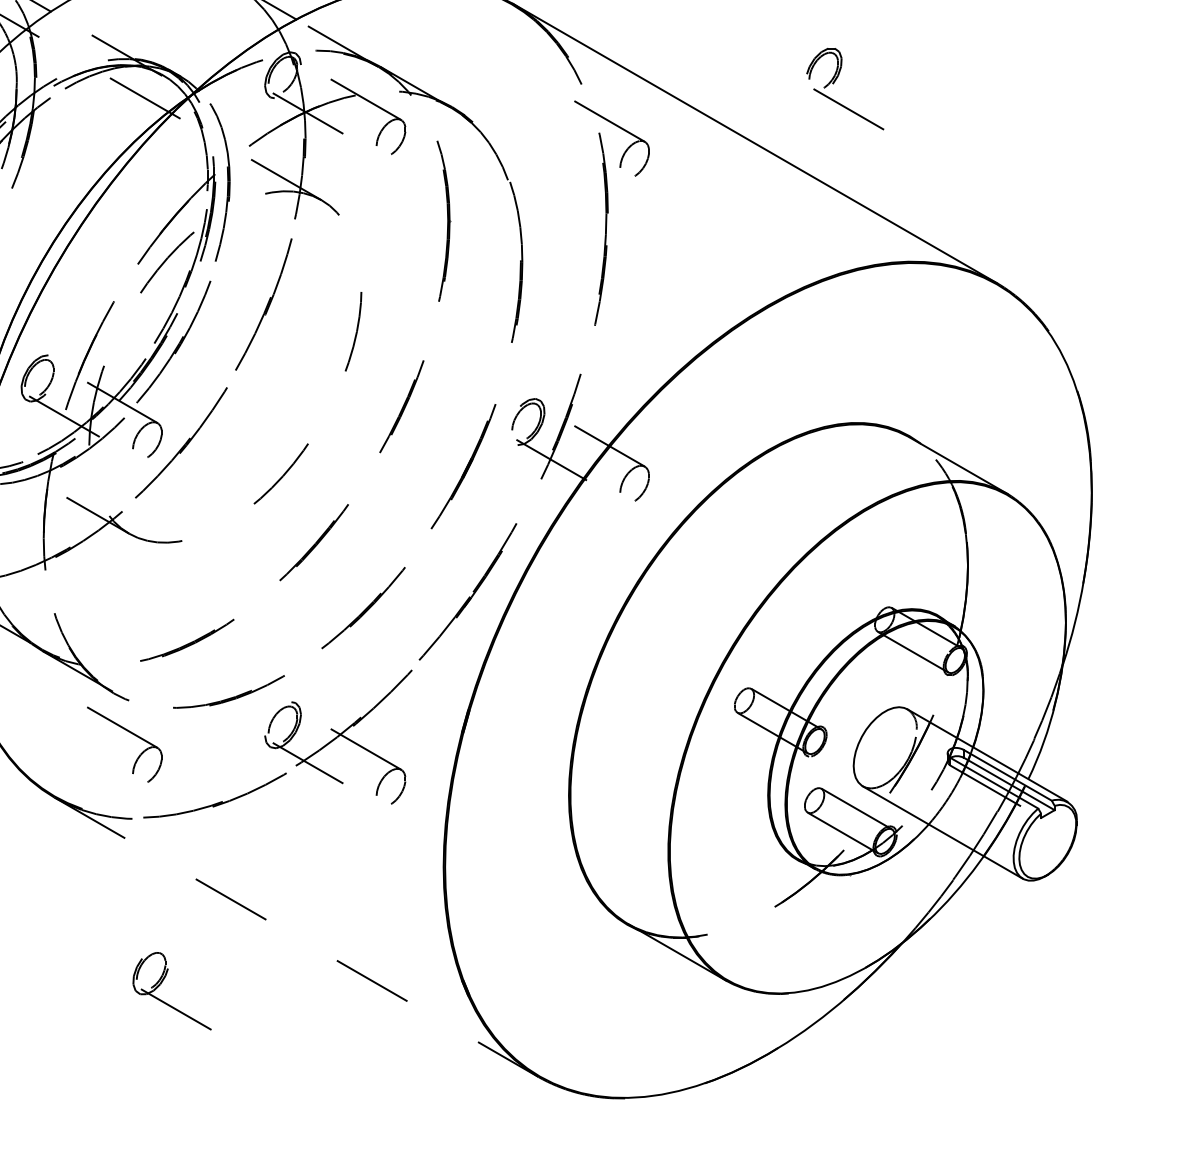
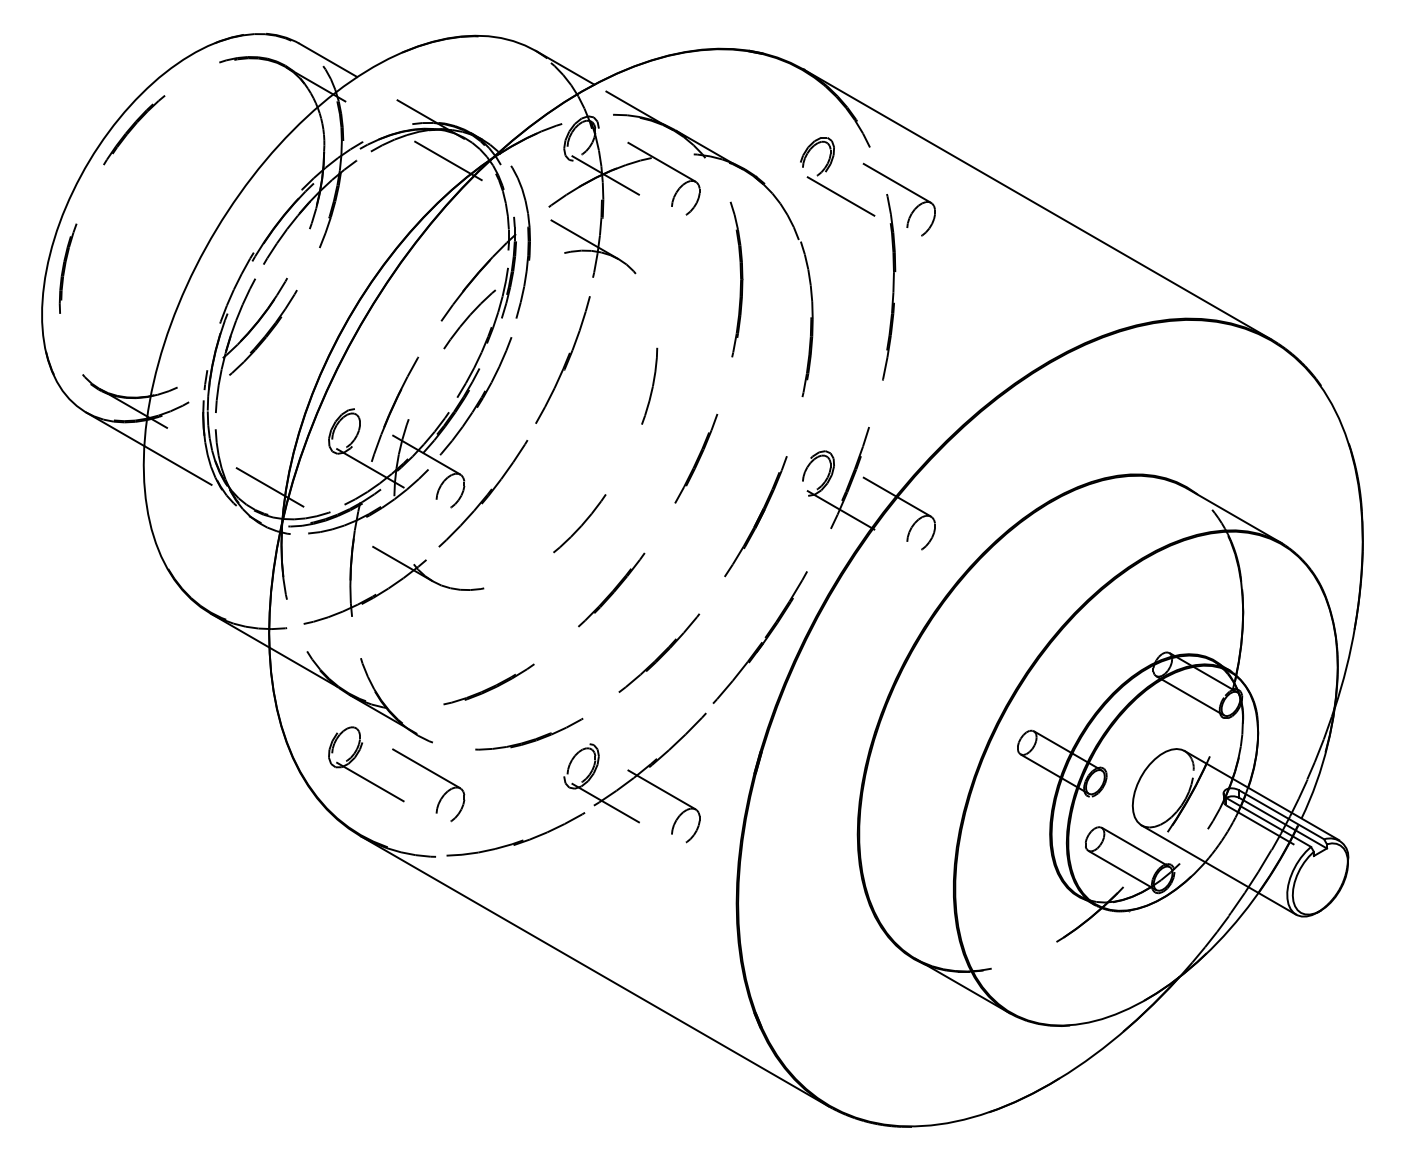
part: (834, 83) -> (827, 171), moved
line: (296, 937) -> (594, 971), dashed -> solid
part: (167, 1002) -> (361, 775), moved

